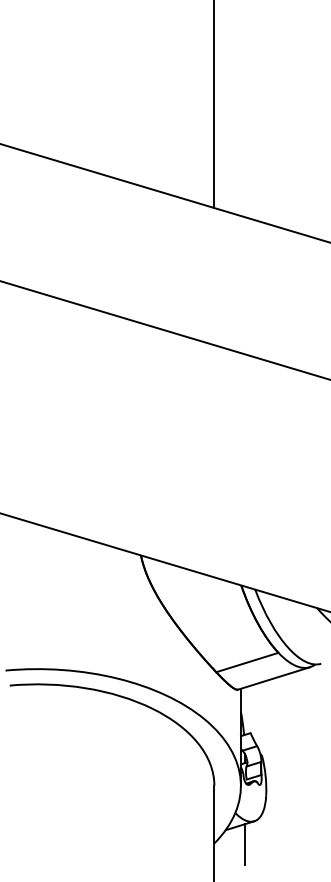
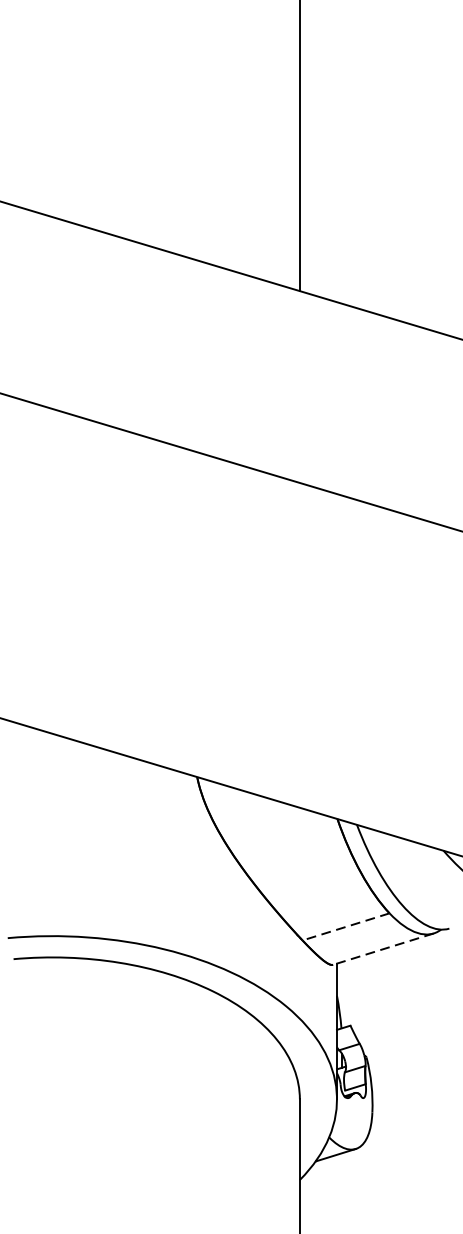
line: (247, 662) -> (346, 926), solid -> dashed
line: (274, 678) -> (383, 949), solid -> dashed
line: (244, 844) -> (342, 1181), removed

